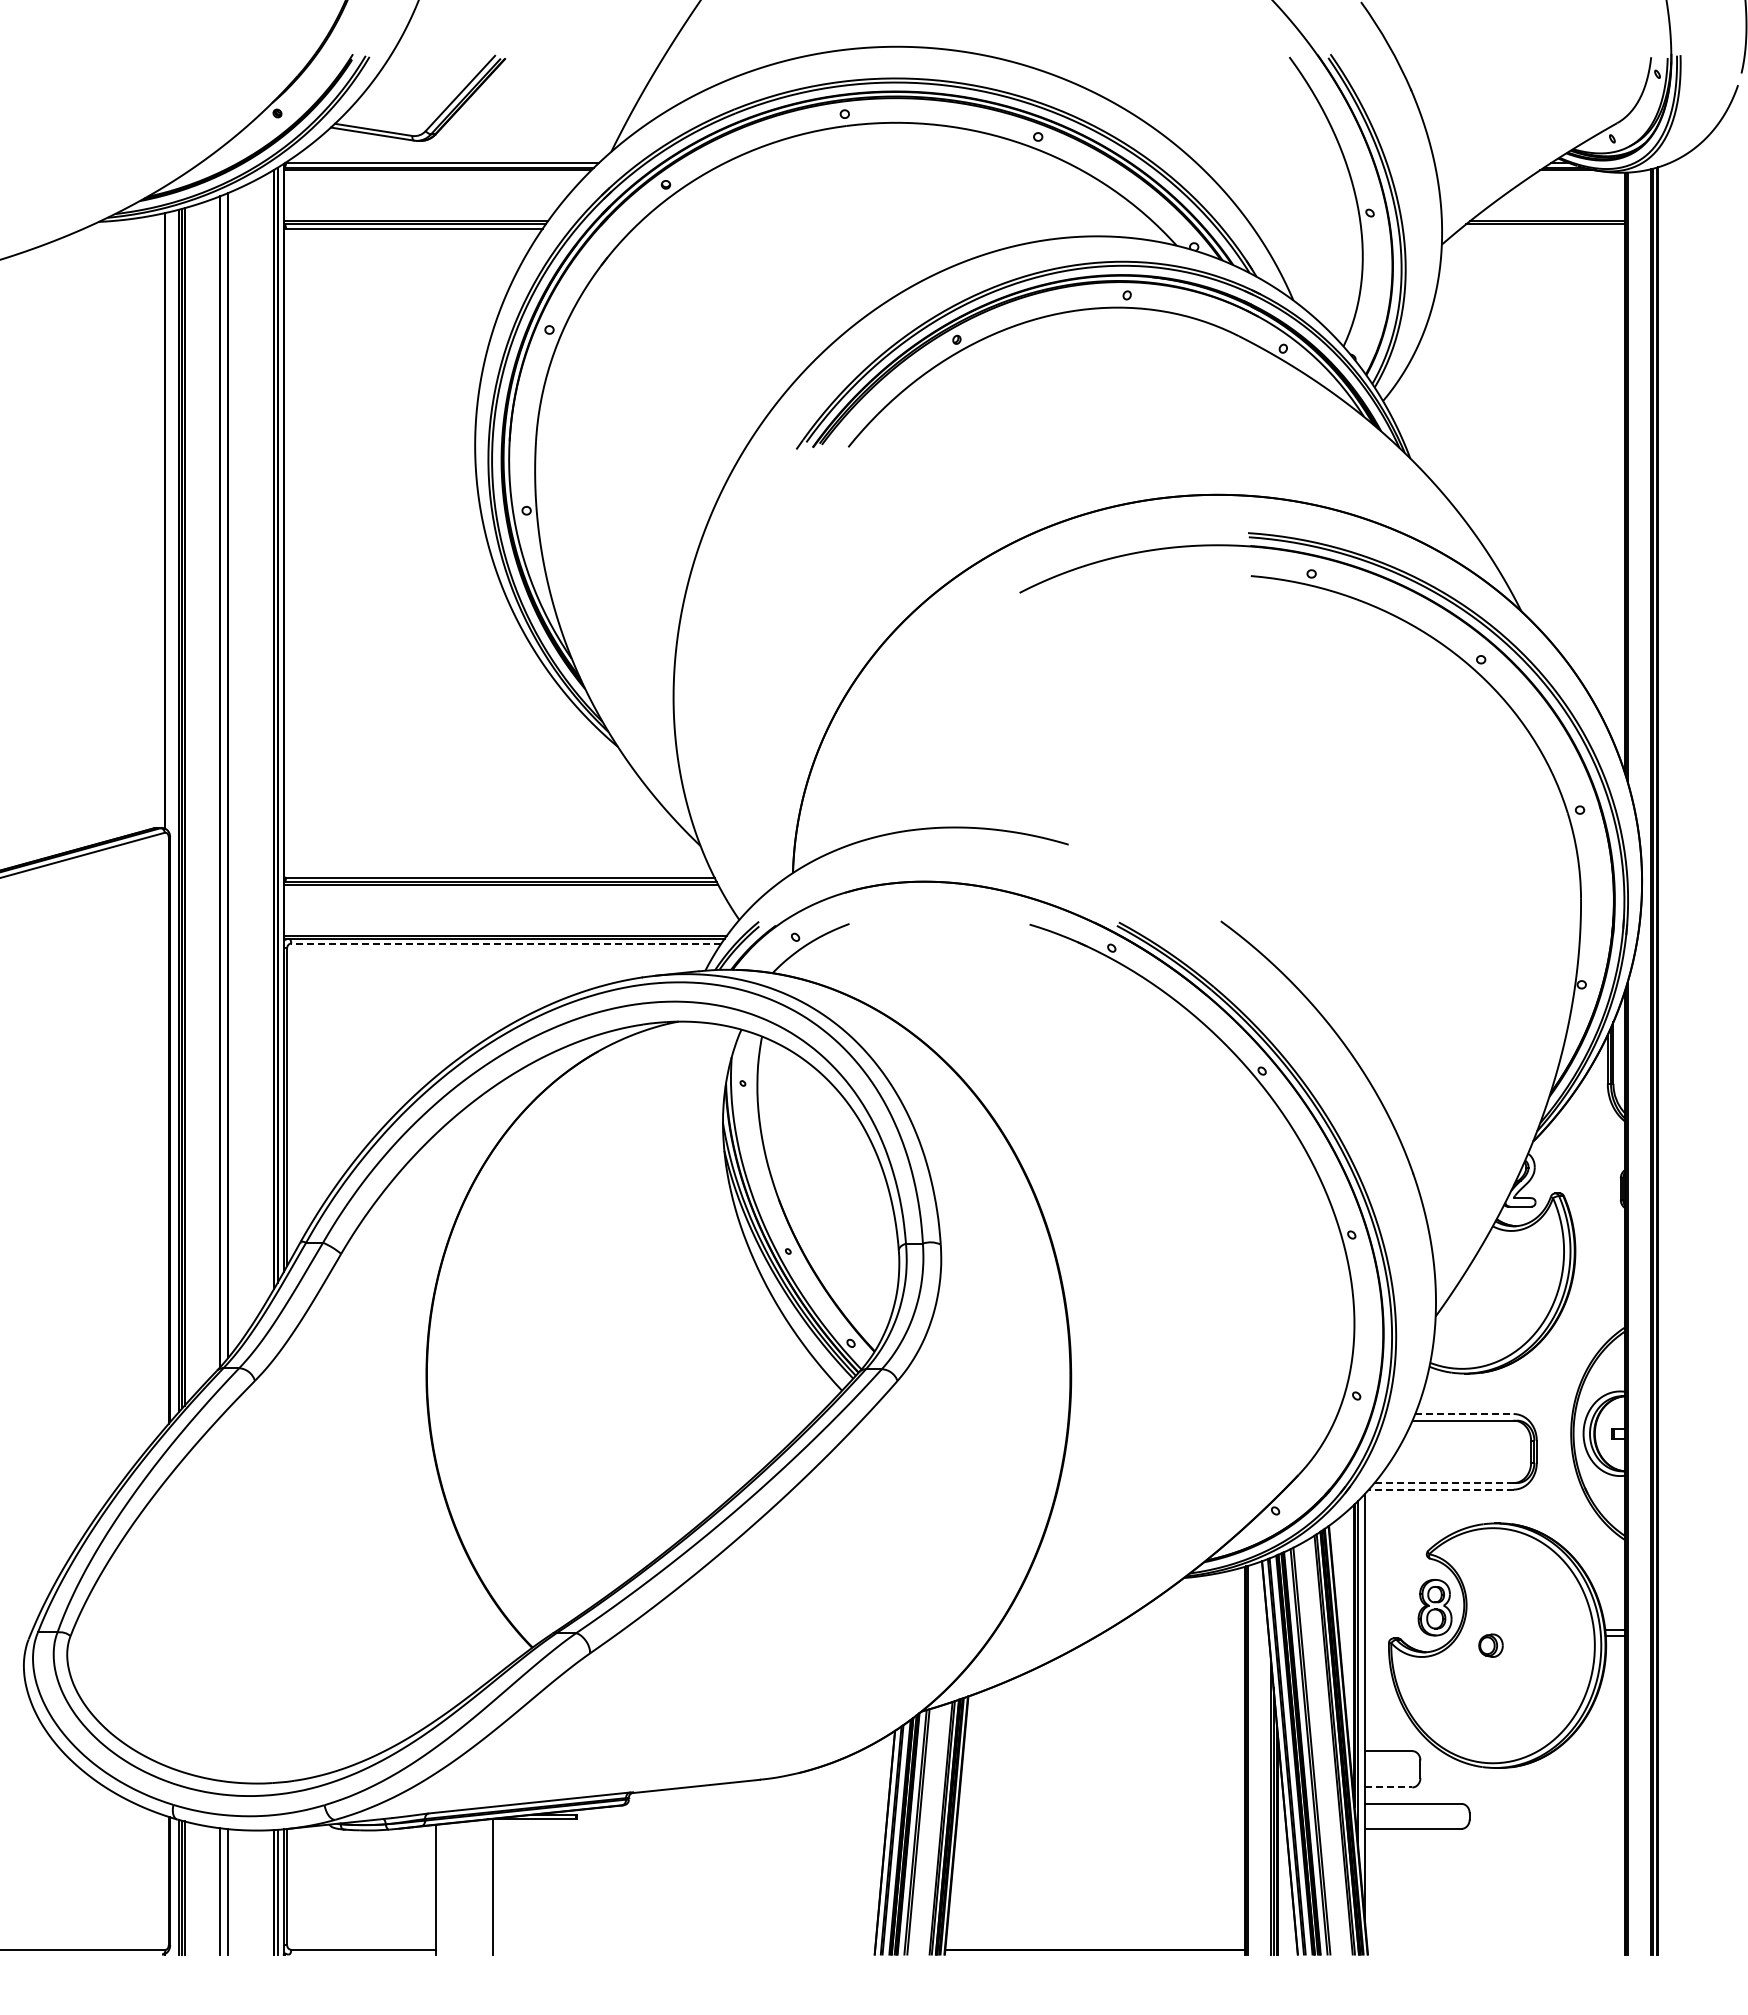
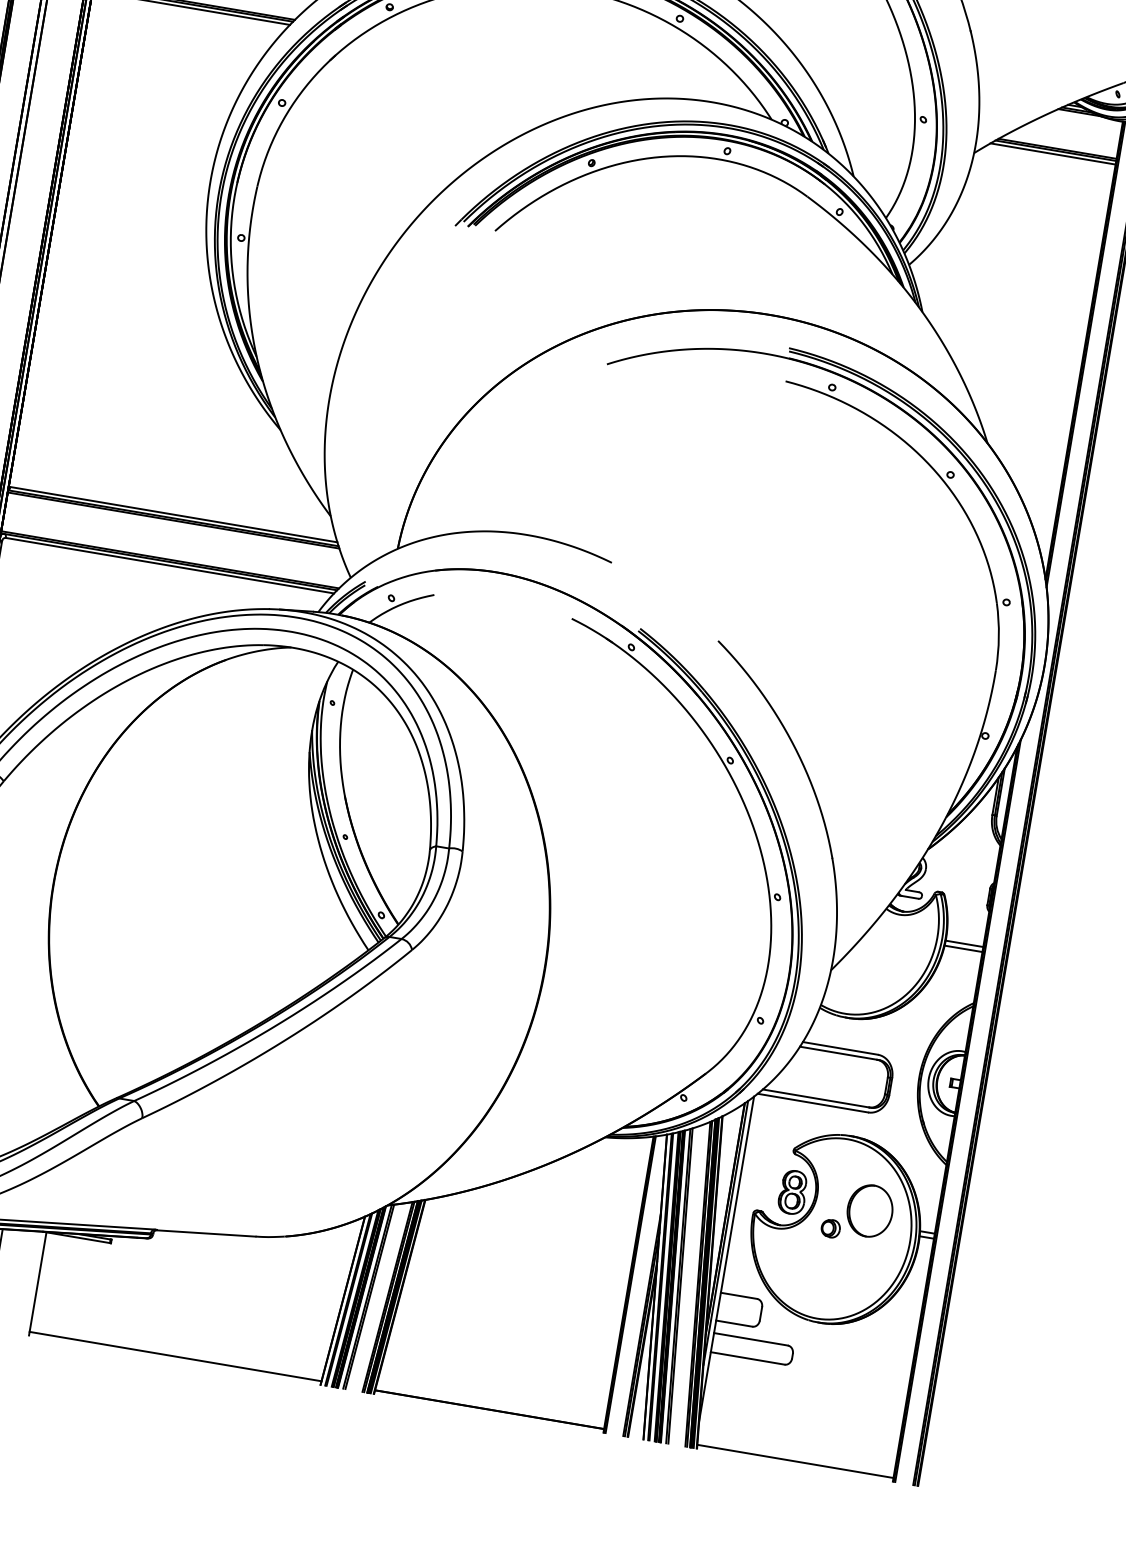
line: (1542, 228) -> (1053, 153), added
line: (505, 943) -> (169, 565), dashed -> solid
line: (1599, 1254) -> (964, 944), added
line: (1599, 1260) -> (963, 948), added
line: (1464, 1414) -> (840, 1048), dashed -> solid
line: (1444, 1483) -> (816, 1098), dashed -> solid
line: (1440, 1489) -> (812, 1102), dashed -> solid
part: (1536, 1614) -> (869, 1210), added
line: (1388, 1787) -> (734, 1323), dashed -> solid
line: (683, 1949) -> (175, 1356), added
line: (1495, 1949) -> (795, 1461), added

